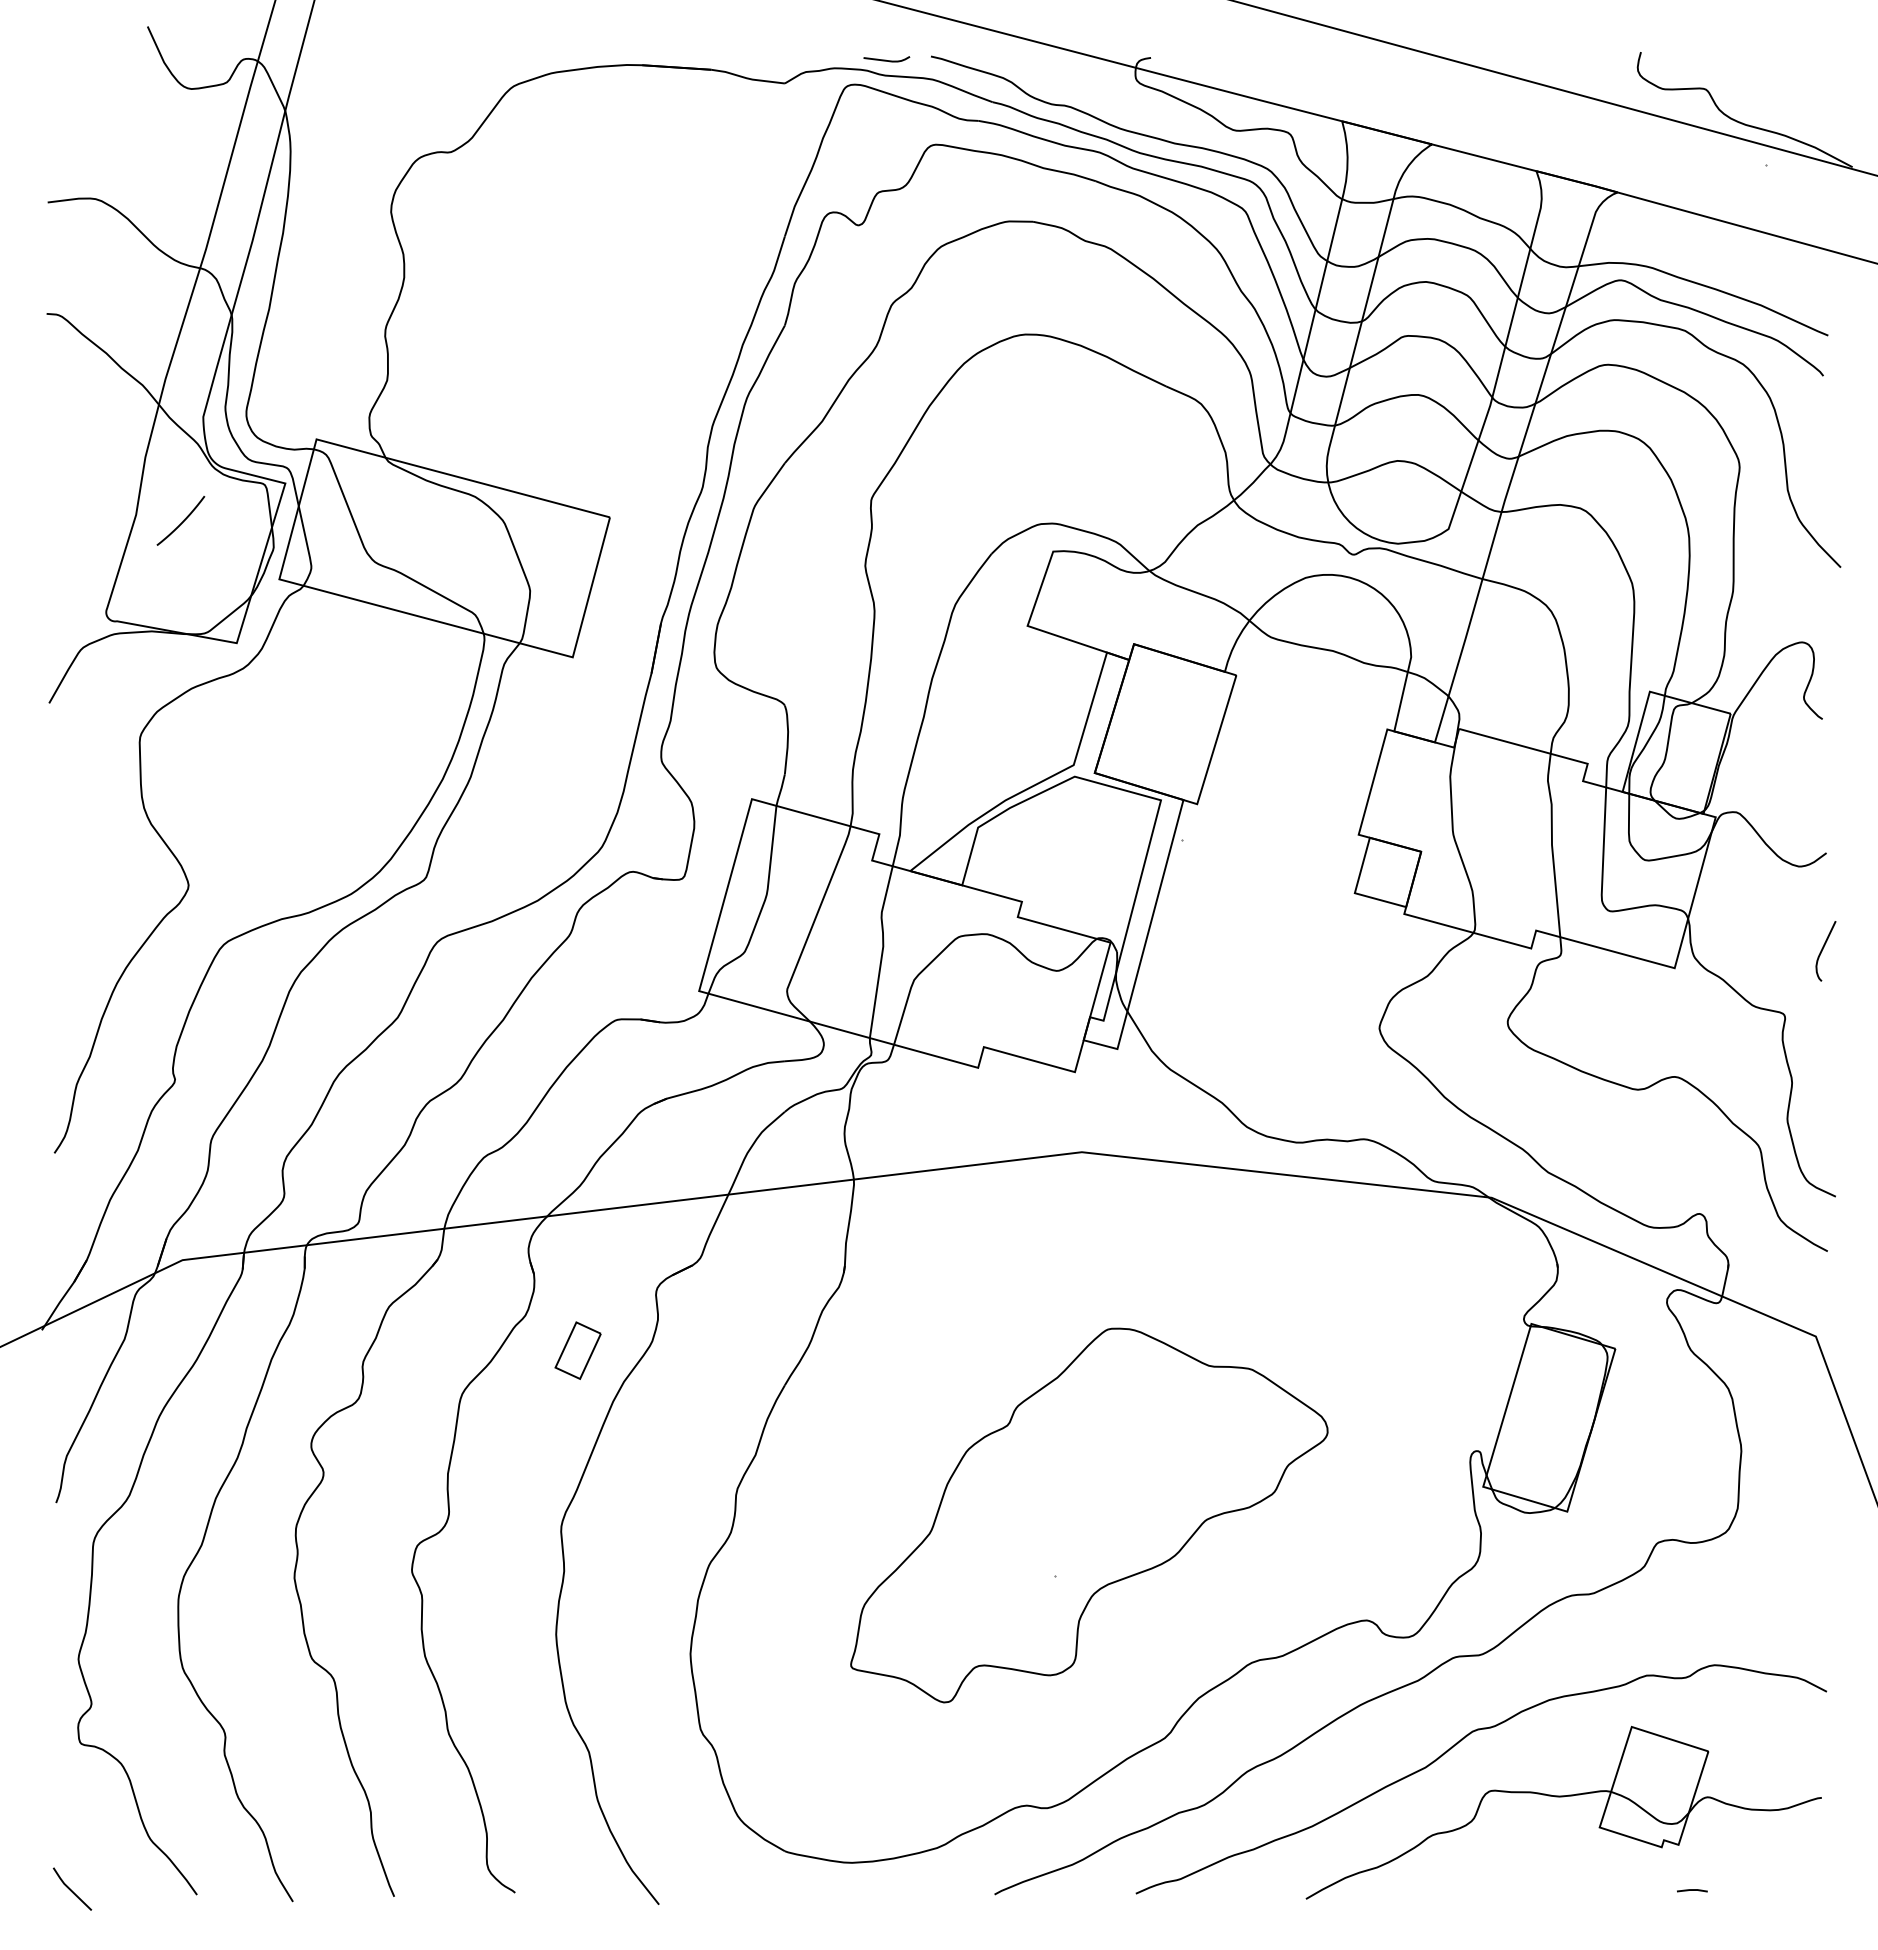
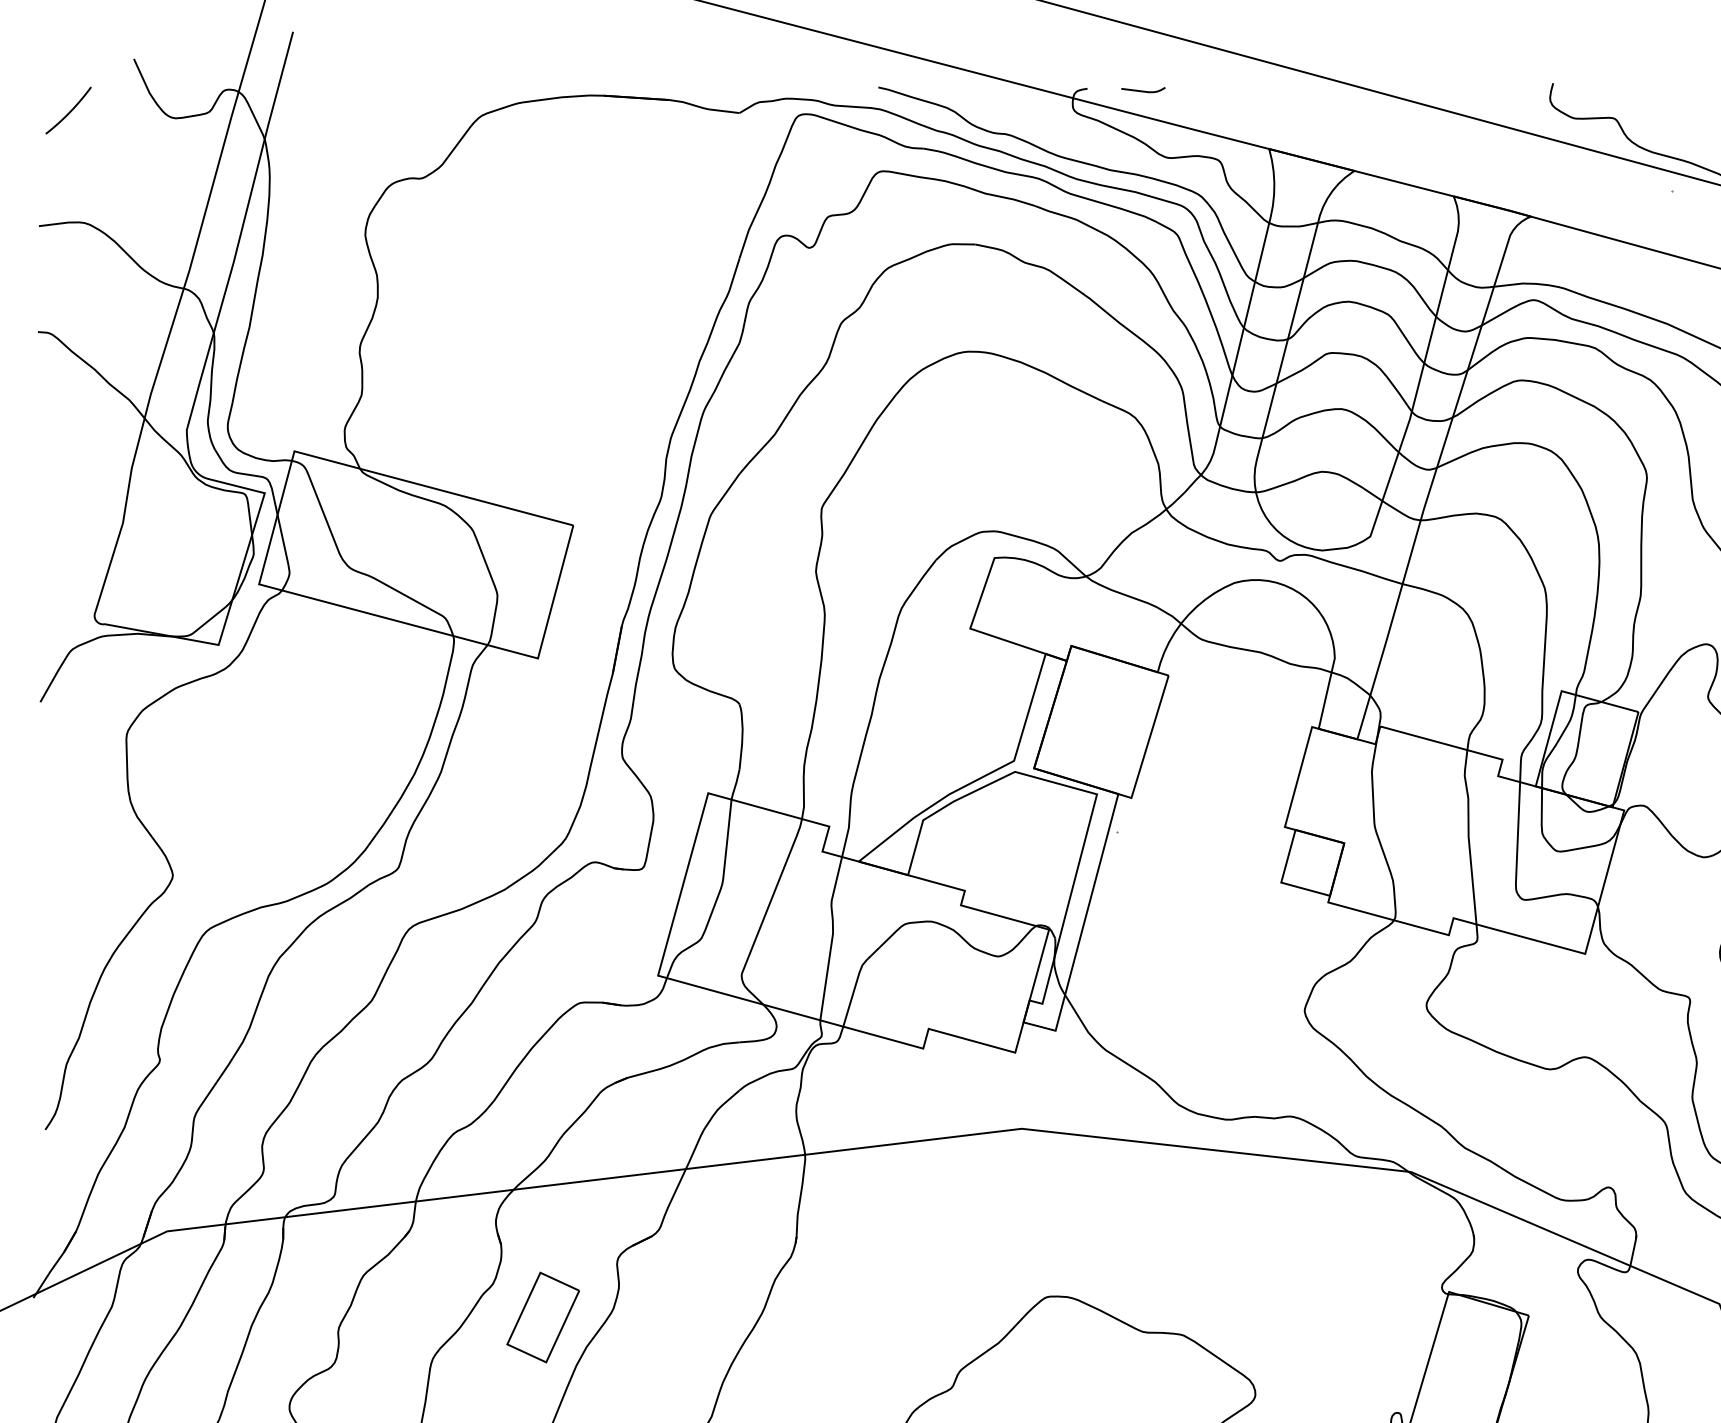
curve: (886, 59) -> (1143, 90), moved
curve: (182, 521) -> (70, 111), moved
part: (577, 1350) -> (542, 1317), size x1.67

